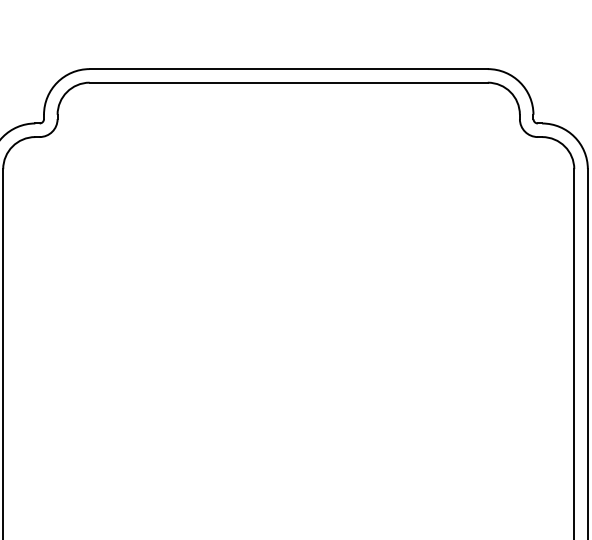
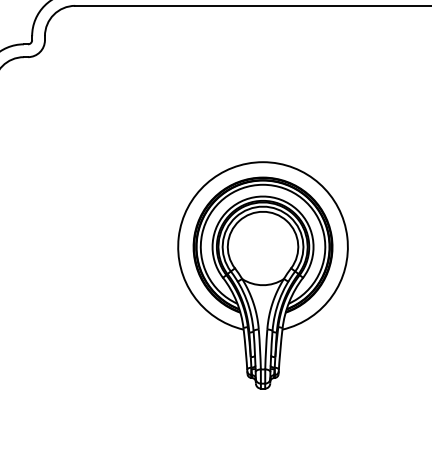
part: (288, 368) -> (262, 275), added

